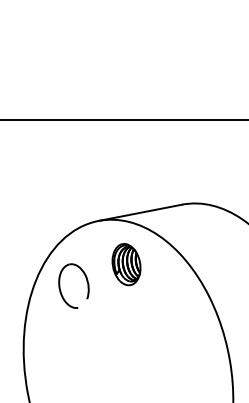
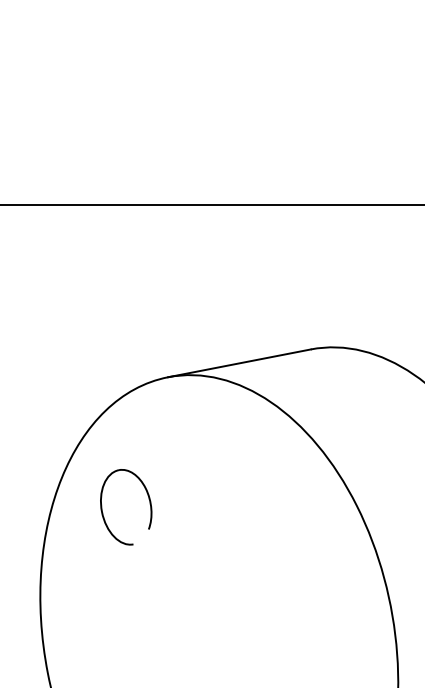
part: (126, 264) -> (215, 451), removed
part: (60, 285) -> (103, 506), moved

